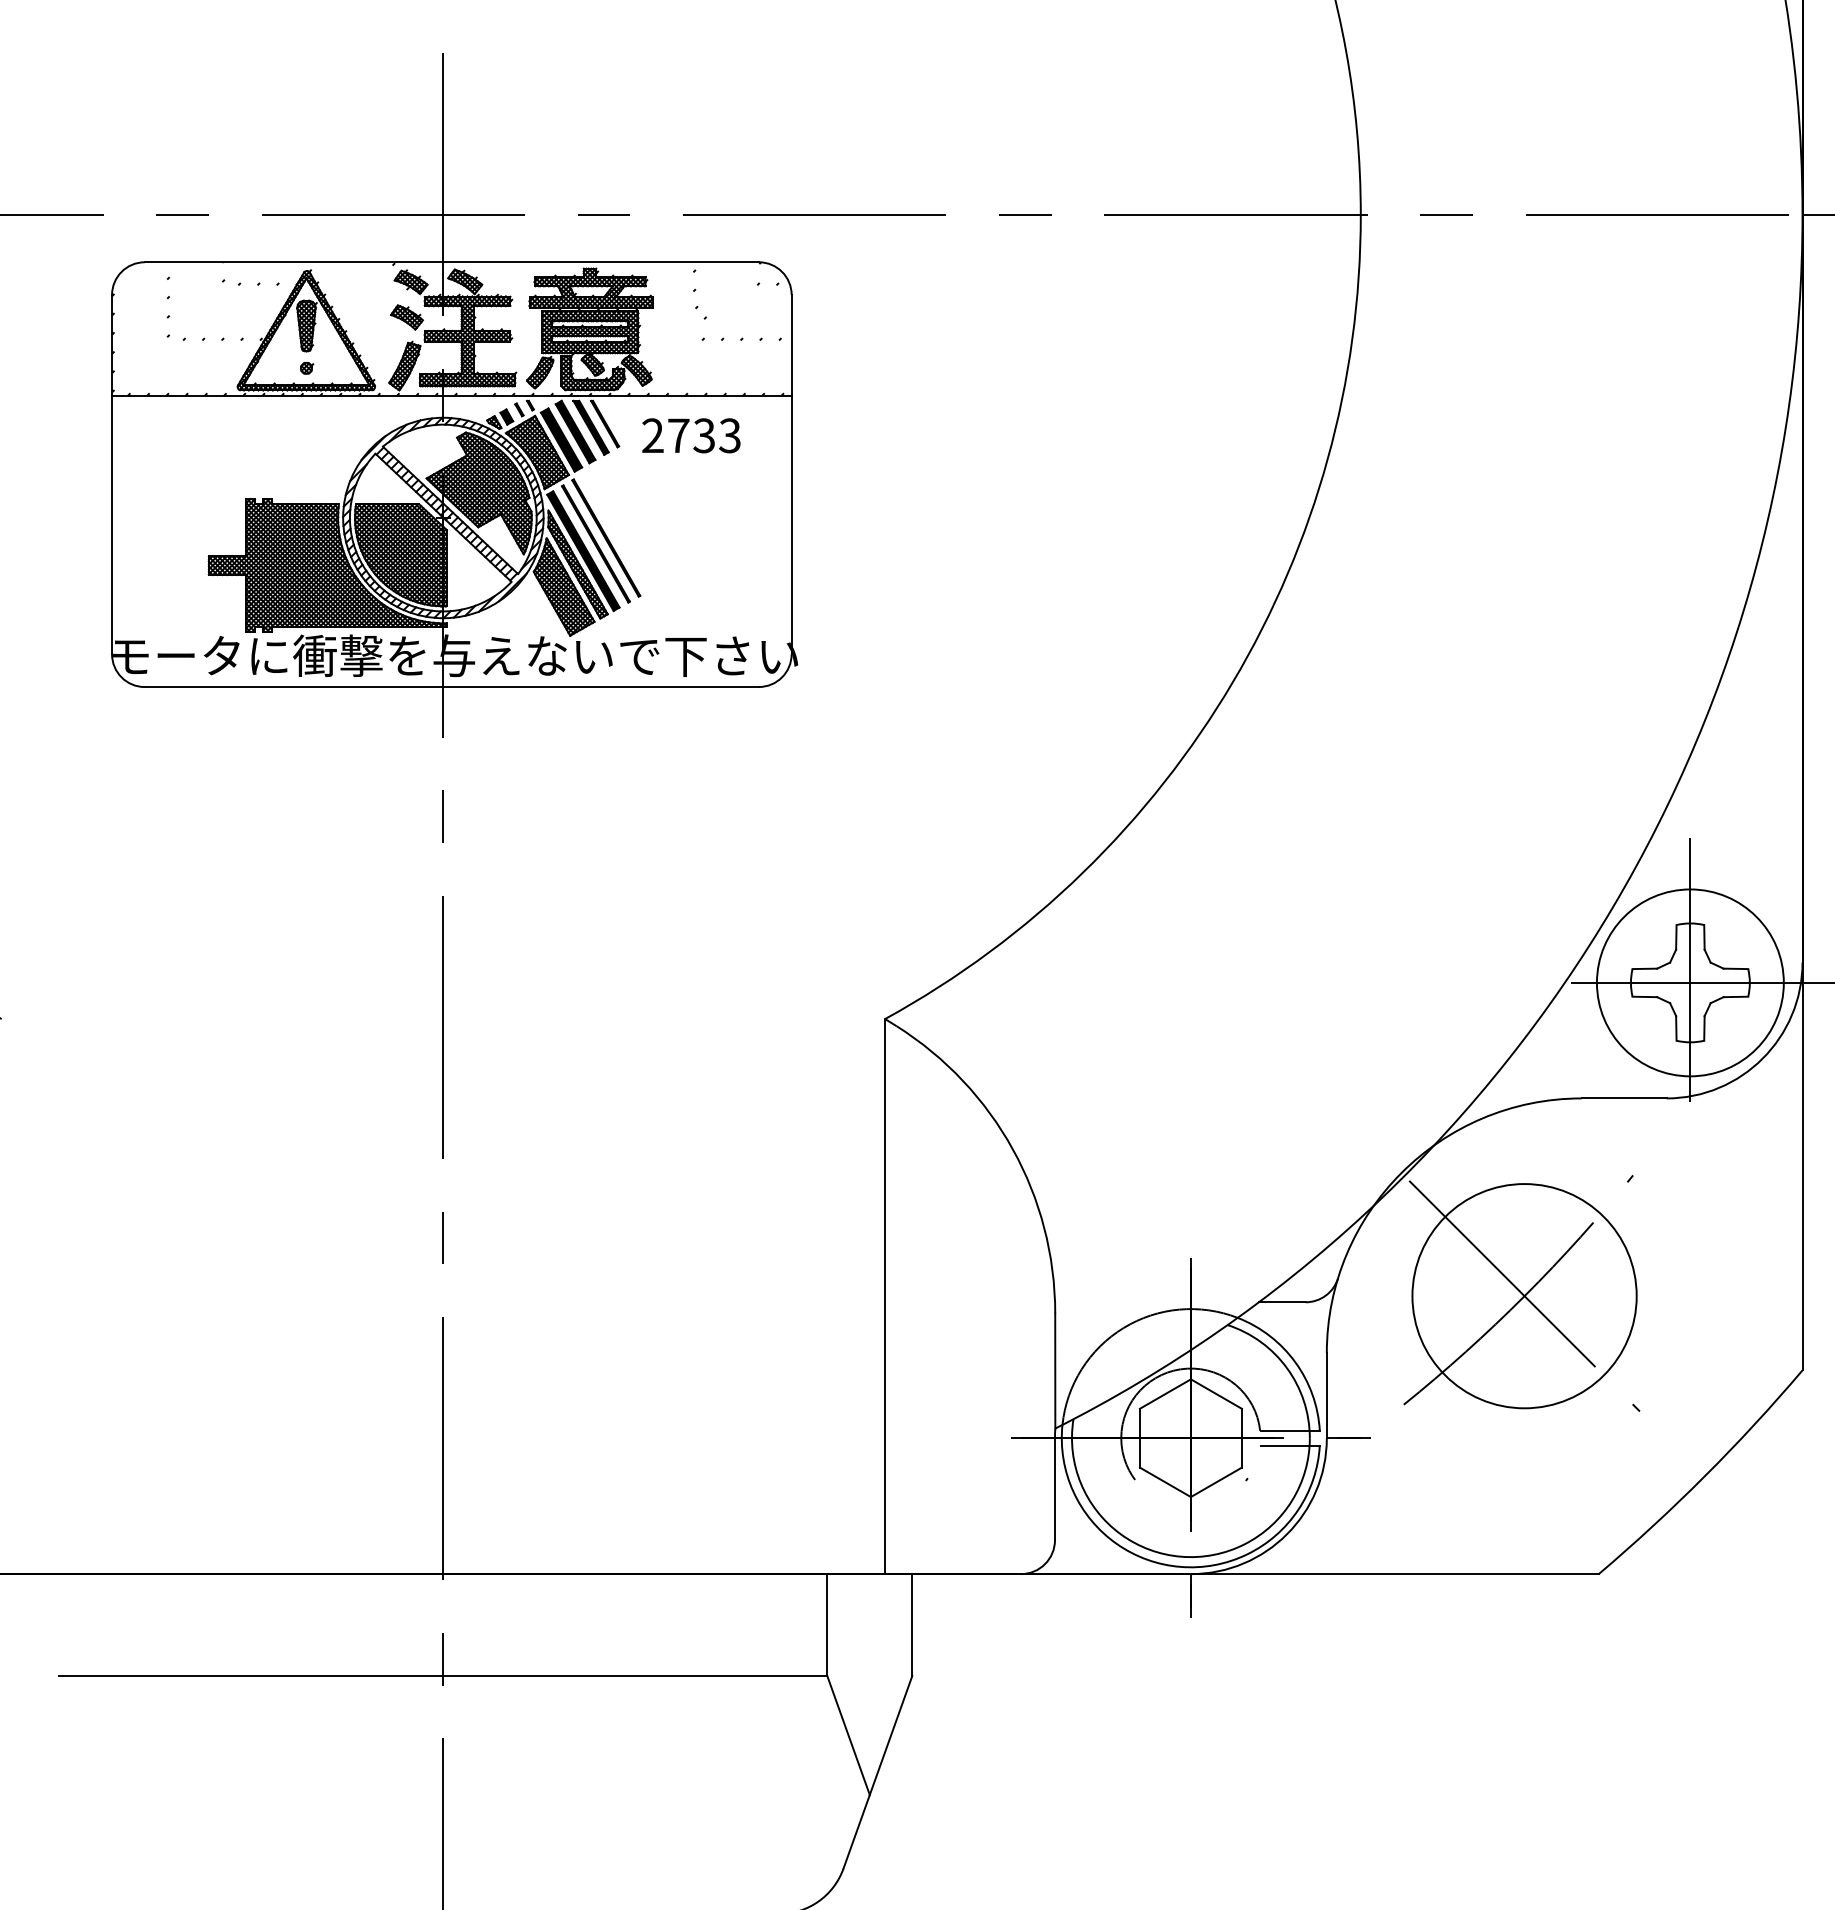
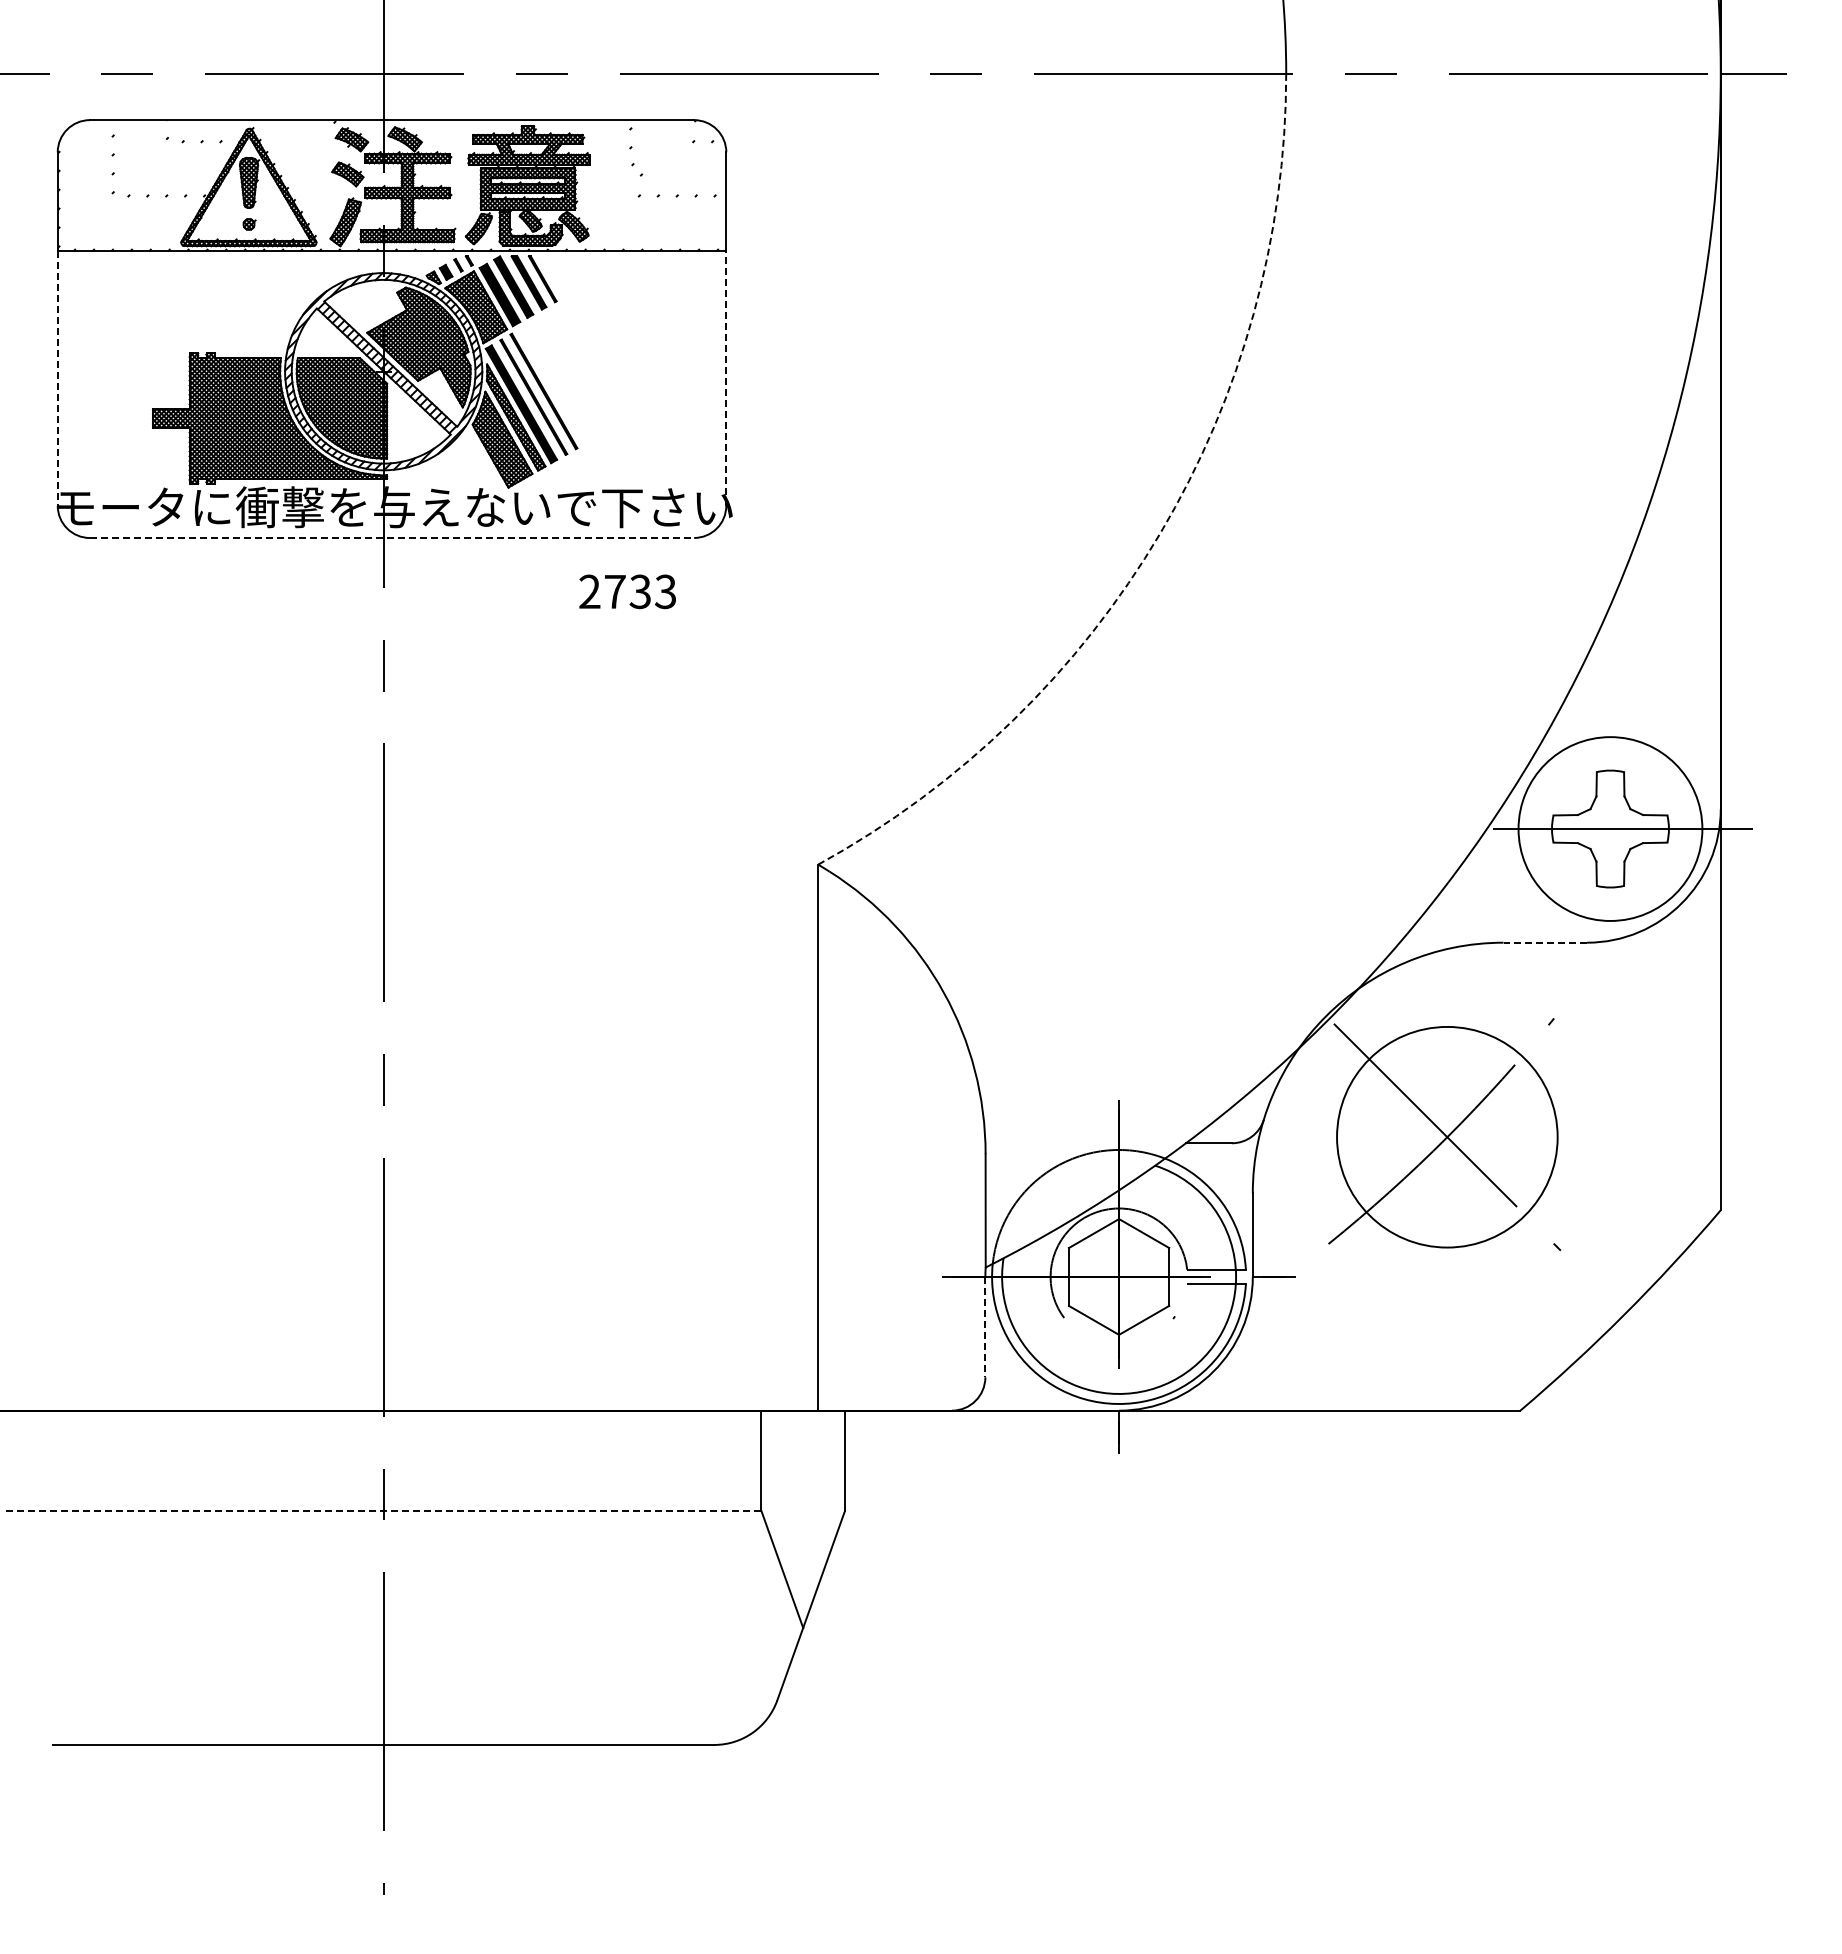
text: (691, 435) -> (627, 591), moved
line: (791, 524) -> (726, 378), solid -> dashed
line: (111, 525) -> (57, 379), solid -> dashed
arc: (1233, 682) -> (1160, 533), solid -> dashed
line: (452, 687) -> (392, 538), solid -> dashed
line: (1690, 982) -> (1610, 828), removed
line: (1624, 1098) -> (1545, 942), solid -> dashed
line: (1055, 1489) -> (985, 1327), solid -> dashed
line: (443, 1675) -> (383, 1510), solid -> dashed

